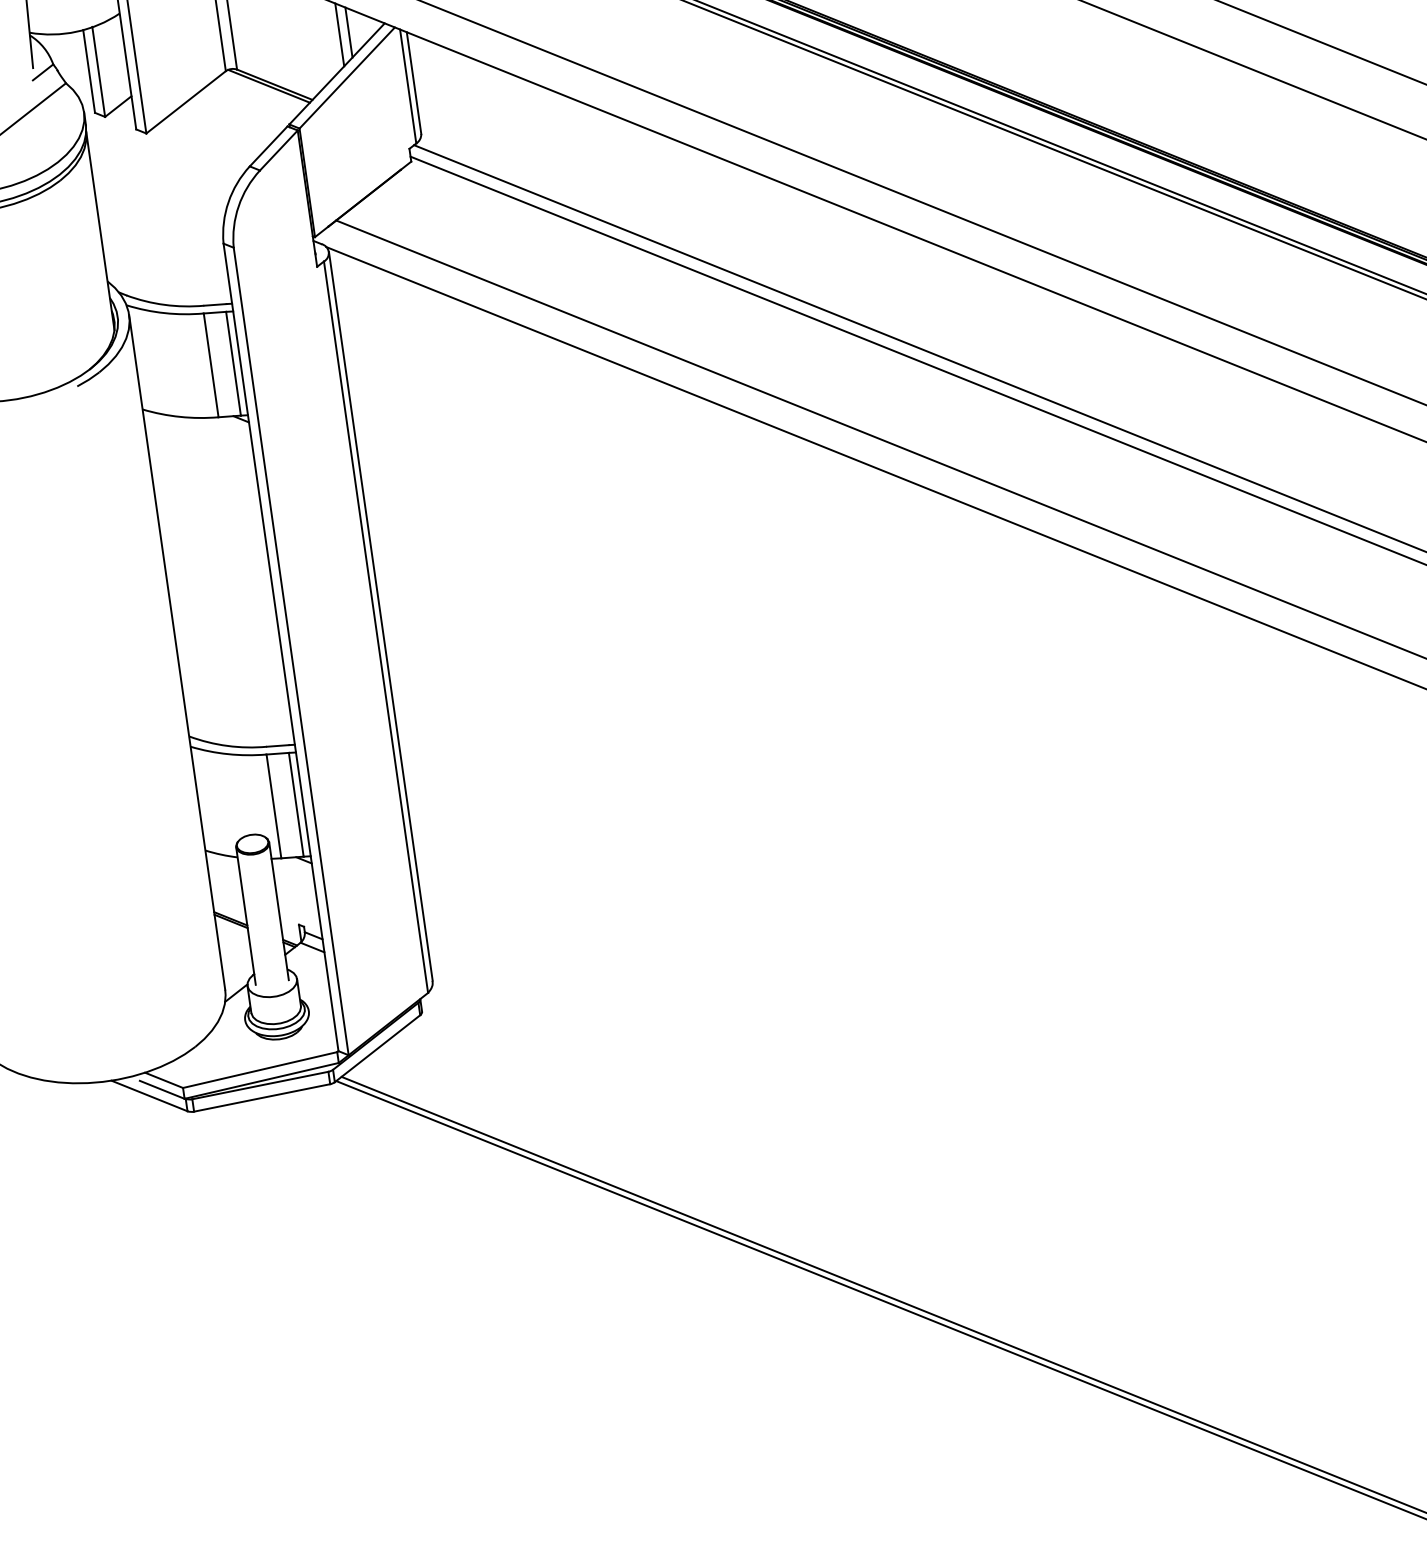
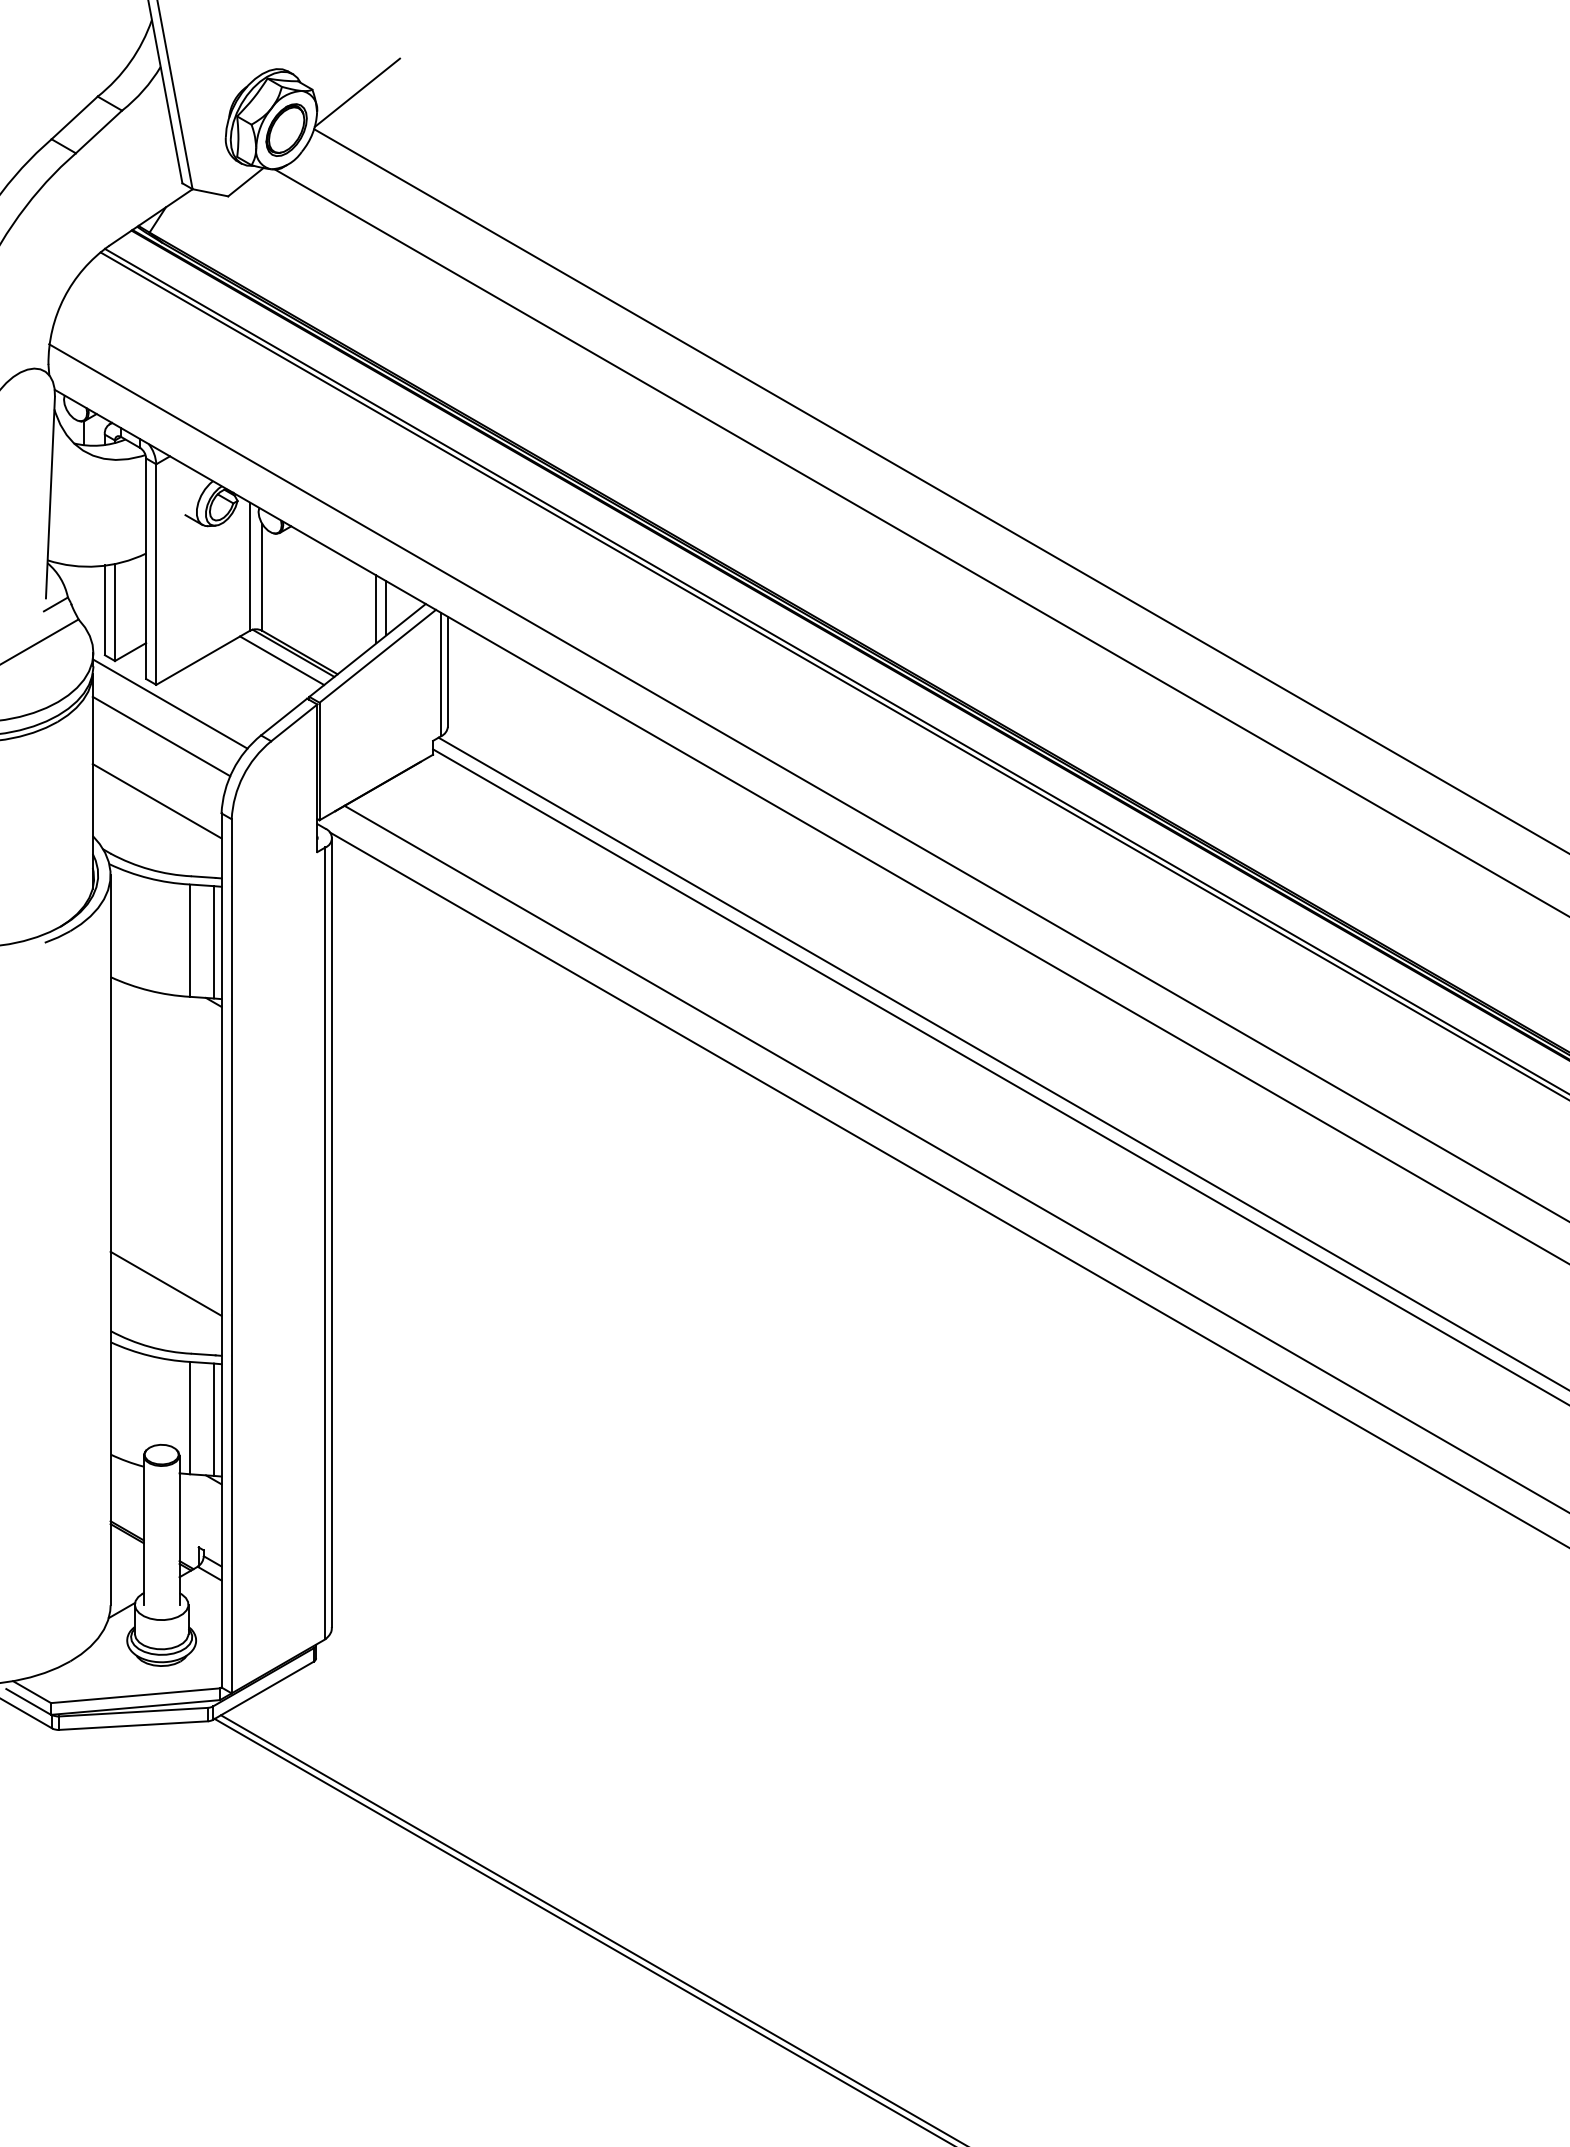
line: (259, 94) -> (282, 660), added
line: (161, 148) -> (170, 703), added
line: (157, 180) -> (161, 736), added
line: (161, 241) -> (156, 801), added
line: (233, 685) -> (165, 1283), added

